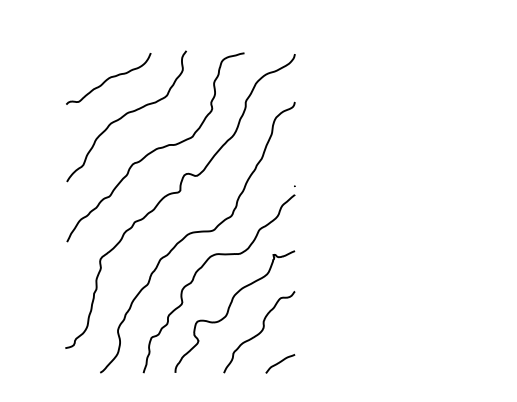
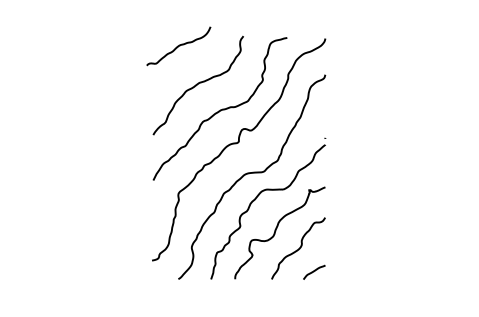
curve: (108, 79) -> (178, 46), moved

